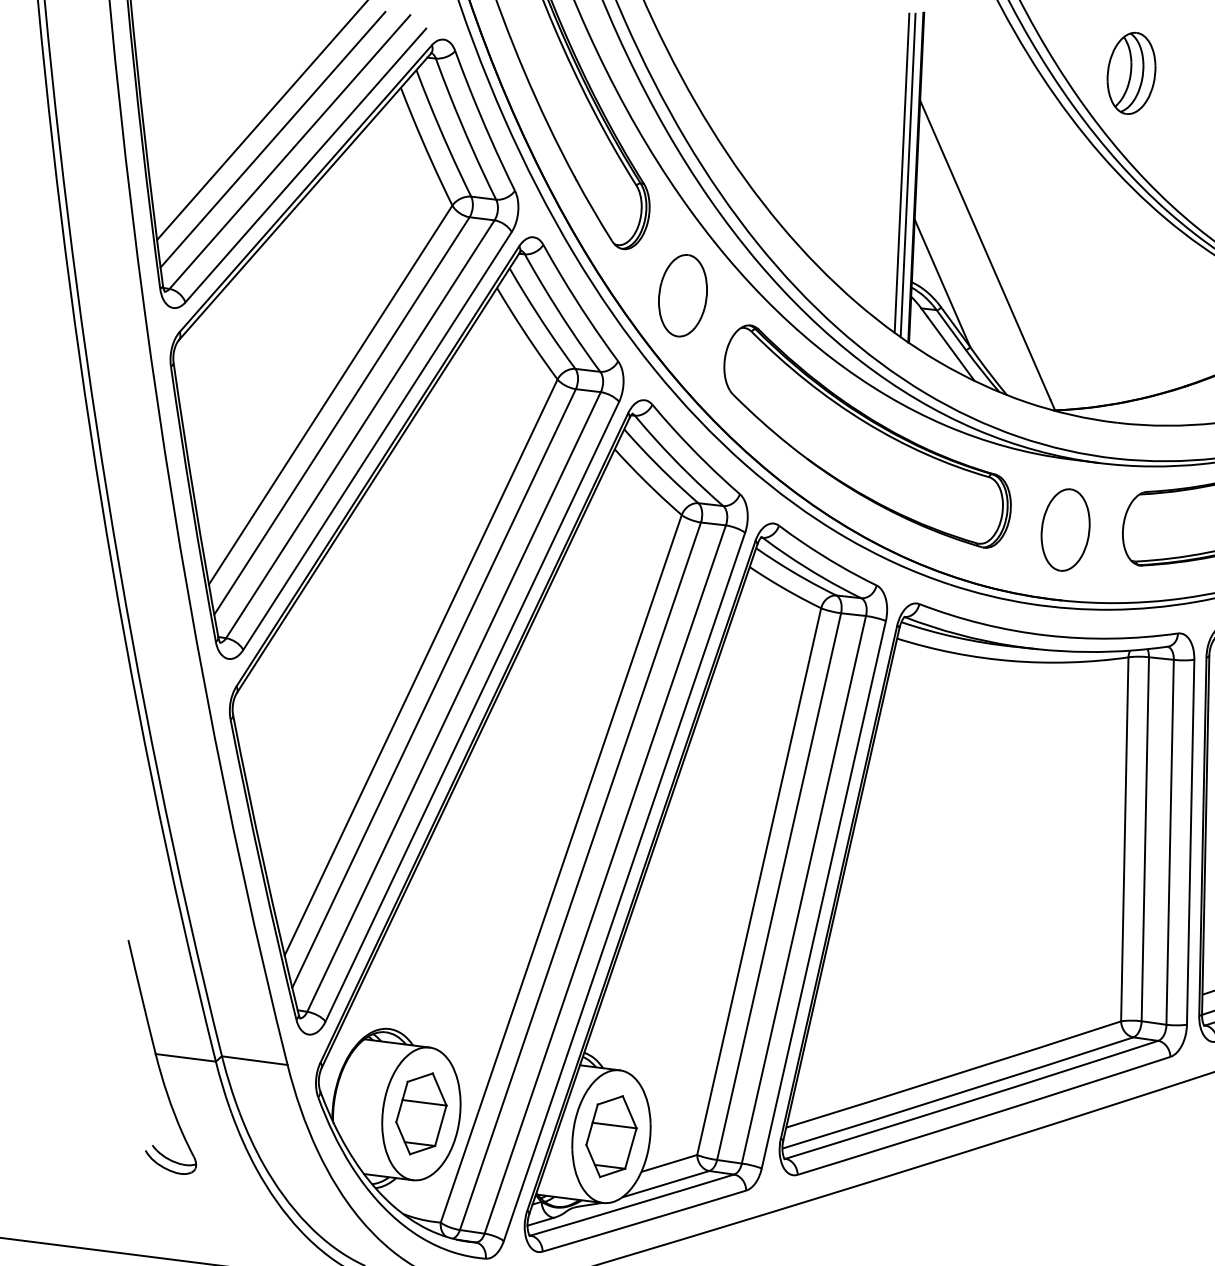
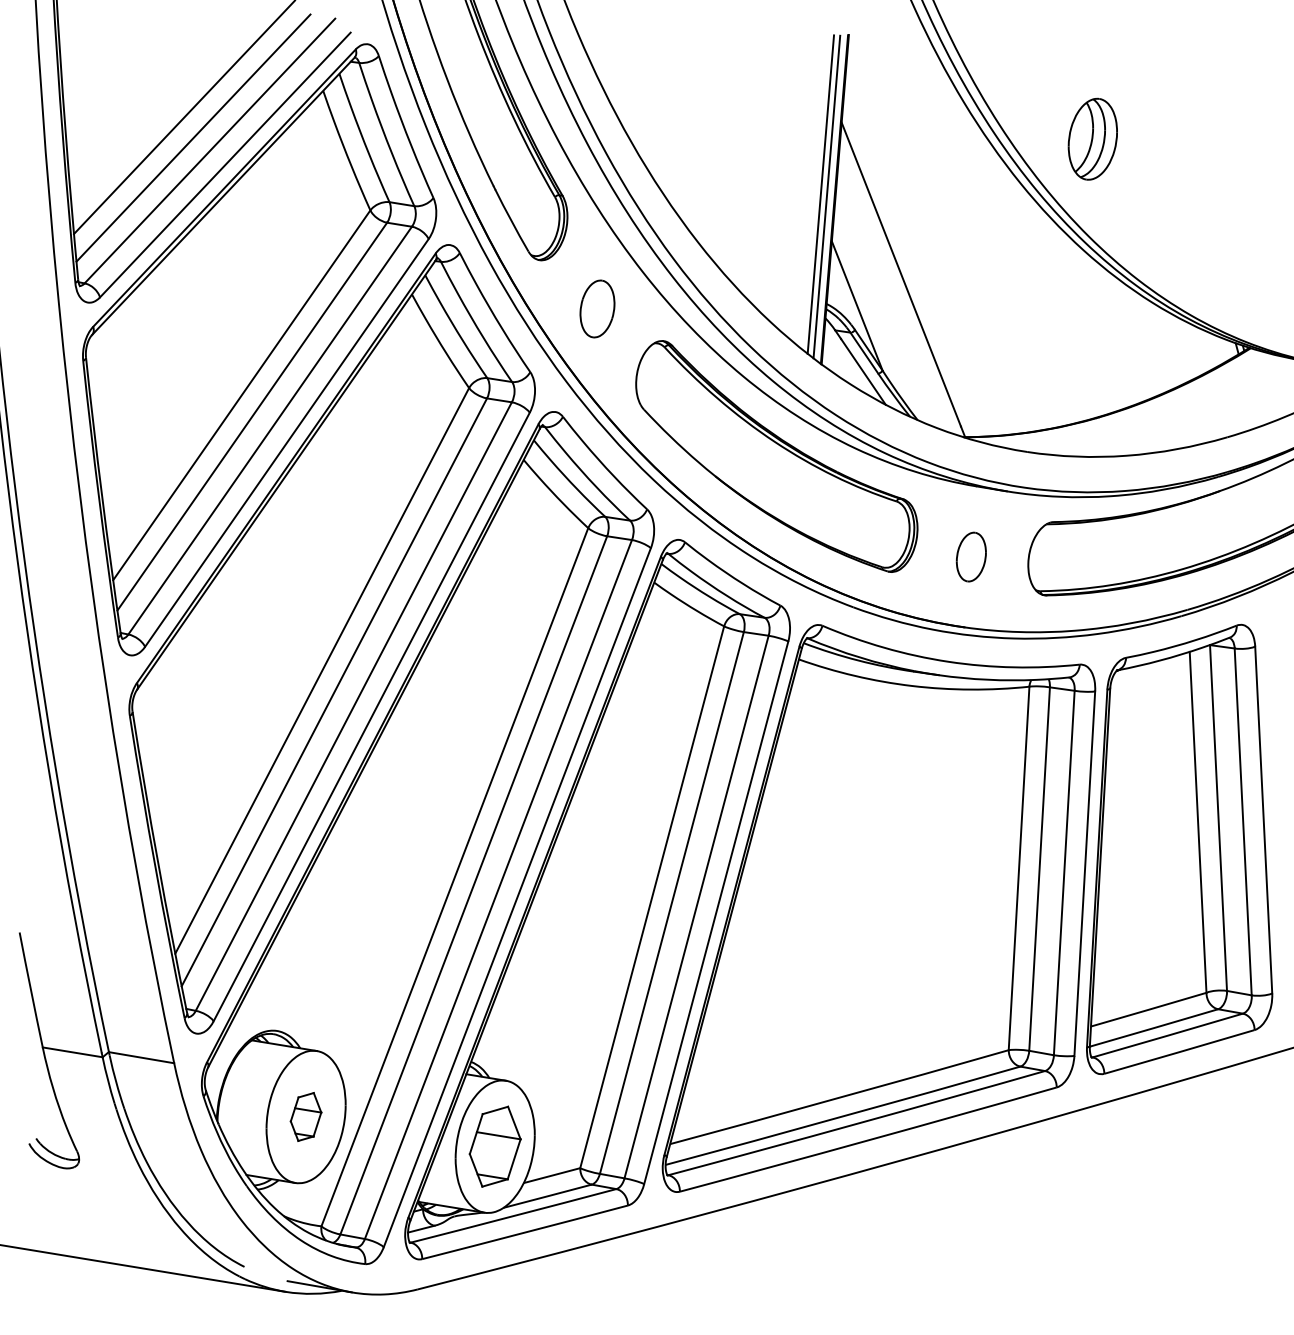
part: (1131, 72) -> (1092, 138), moved
part: (682, 295) -> (597, 308), size x0.7
part: (1065, 529) -> (971, 556), size x0.6
part: (420, 1113) -> (305, 1116), size x0.6

